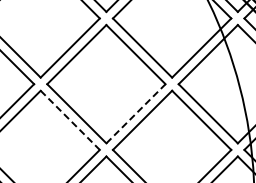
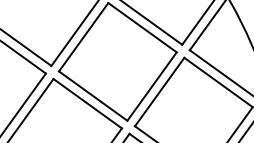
line: (135, 113) -> (151, 86), dashed -> solid
line: (70, 120) -> (87, 103), dashed -> solid

